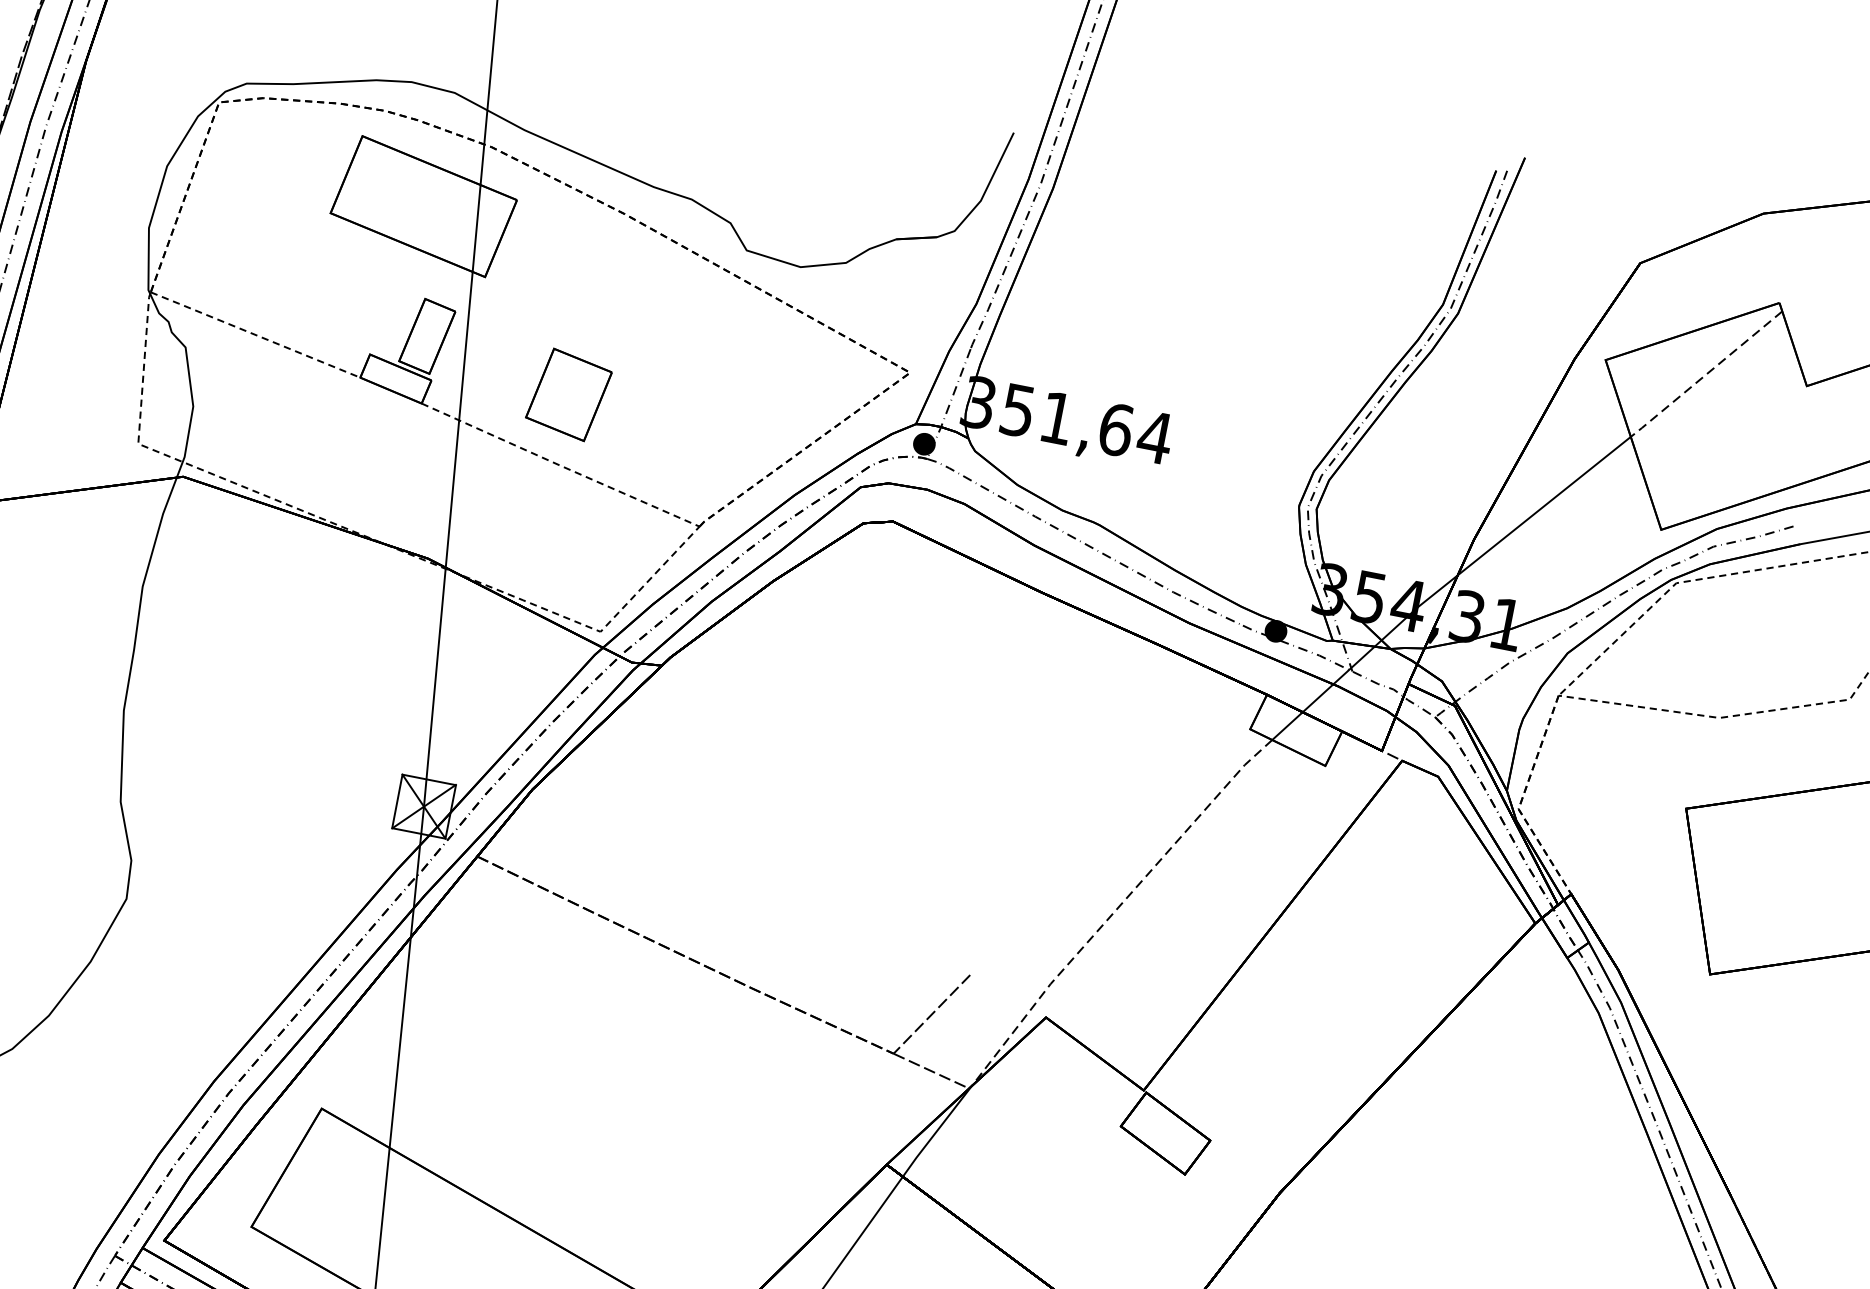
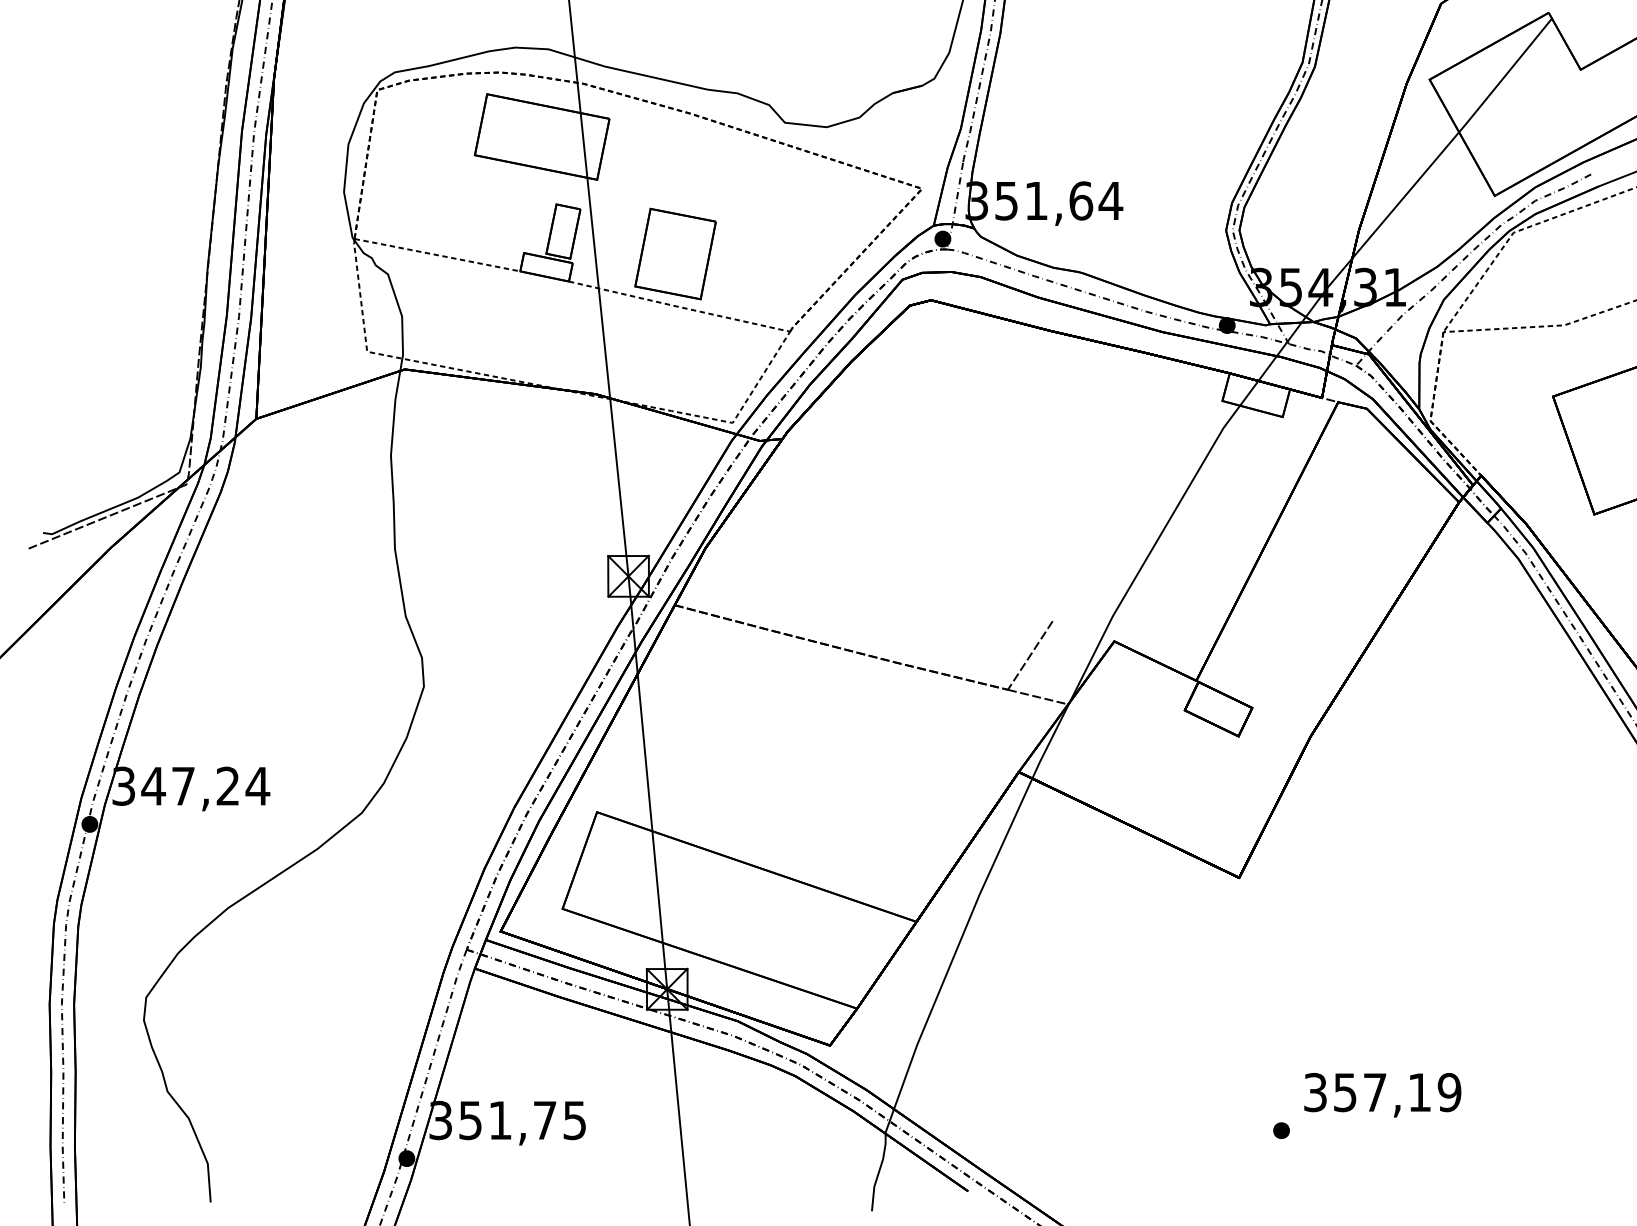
line: (1704, 375) -> (1504, 76), dashed -> solid
part: (569, 394) -> (675, 253), size x1.43
line: (1116, 908) -> (1150, 551), dashed -> solid

